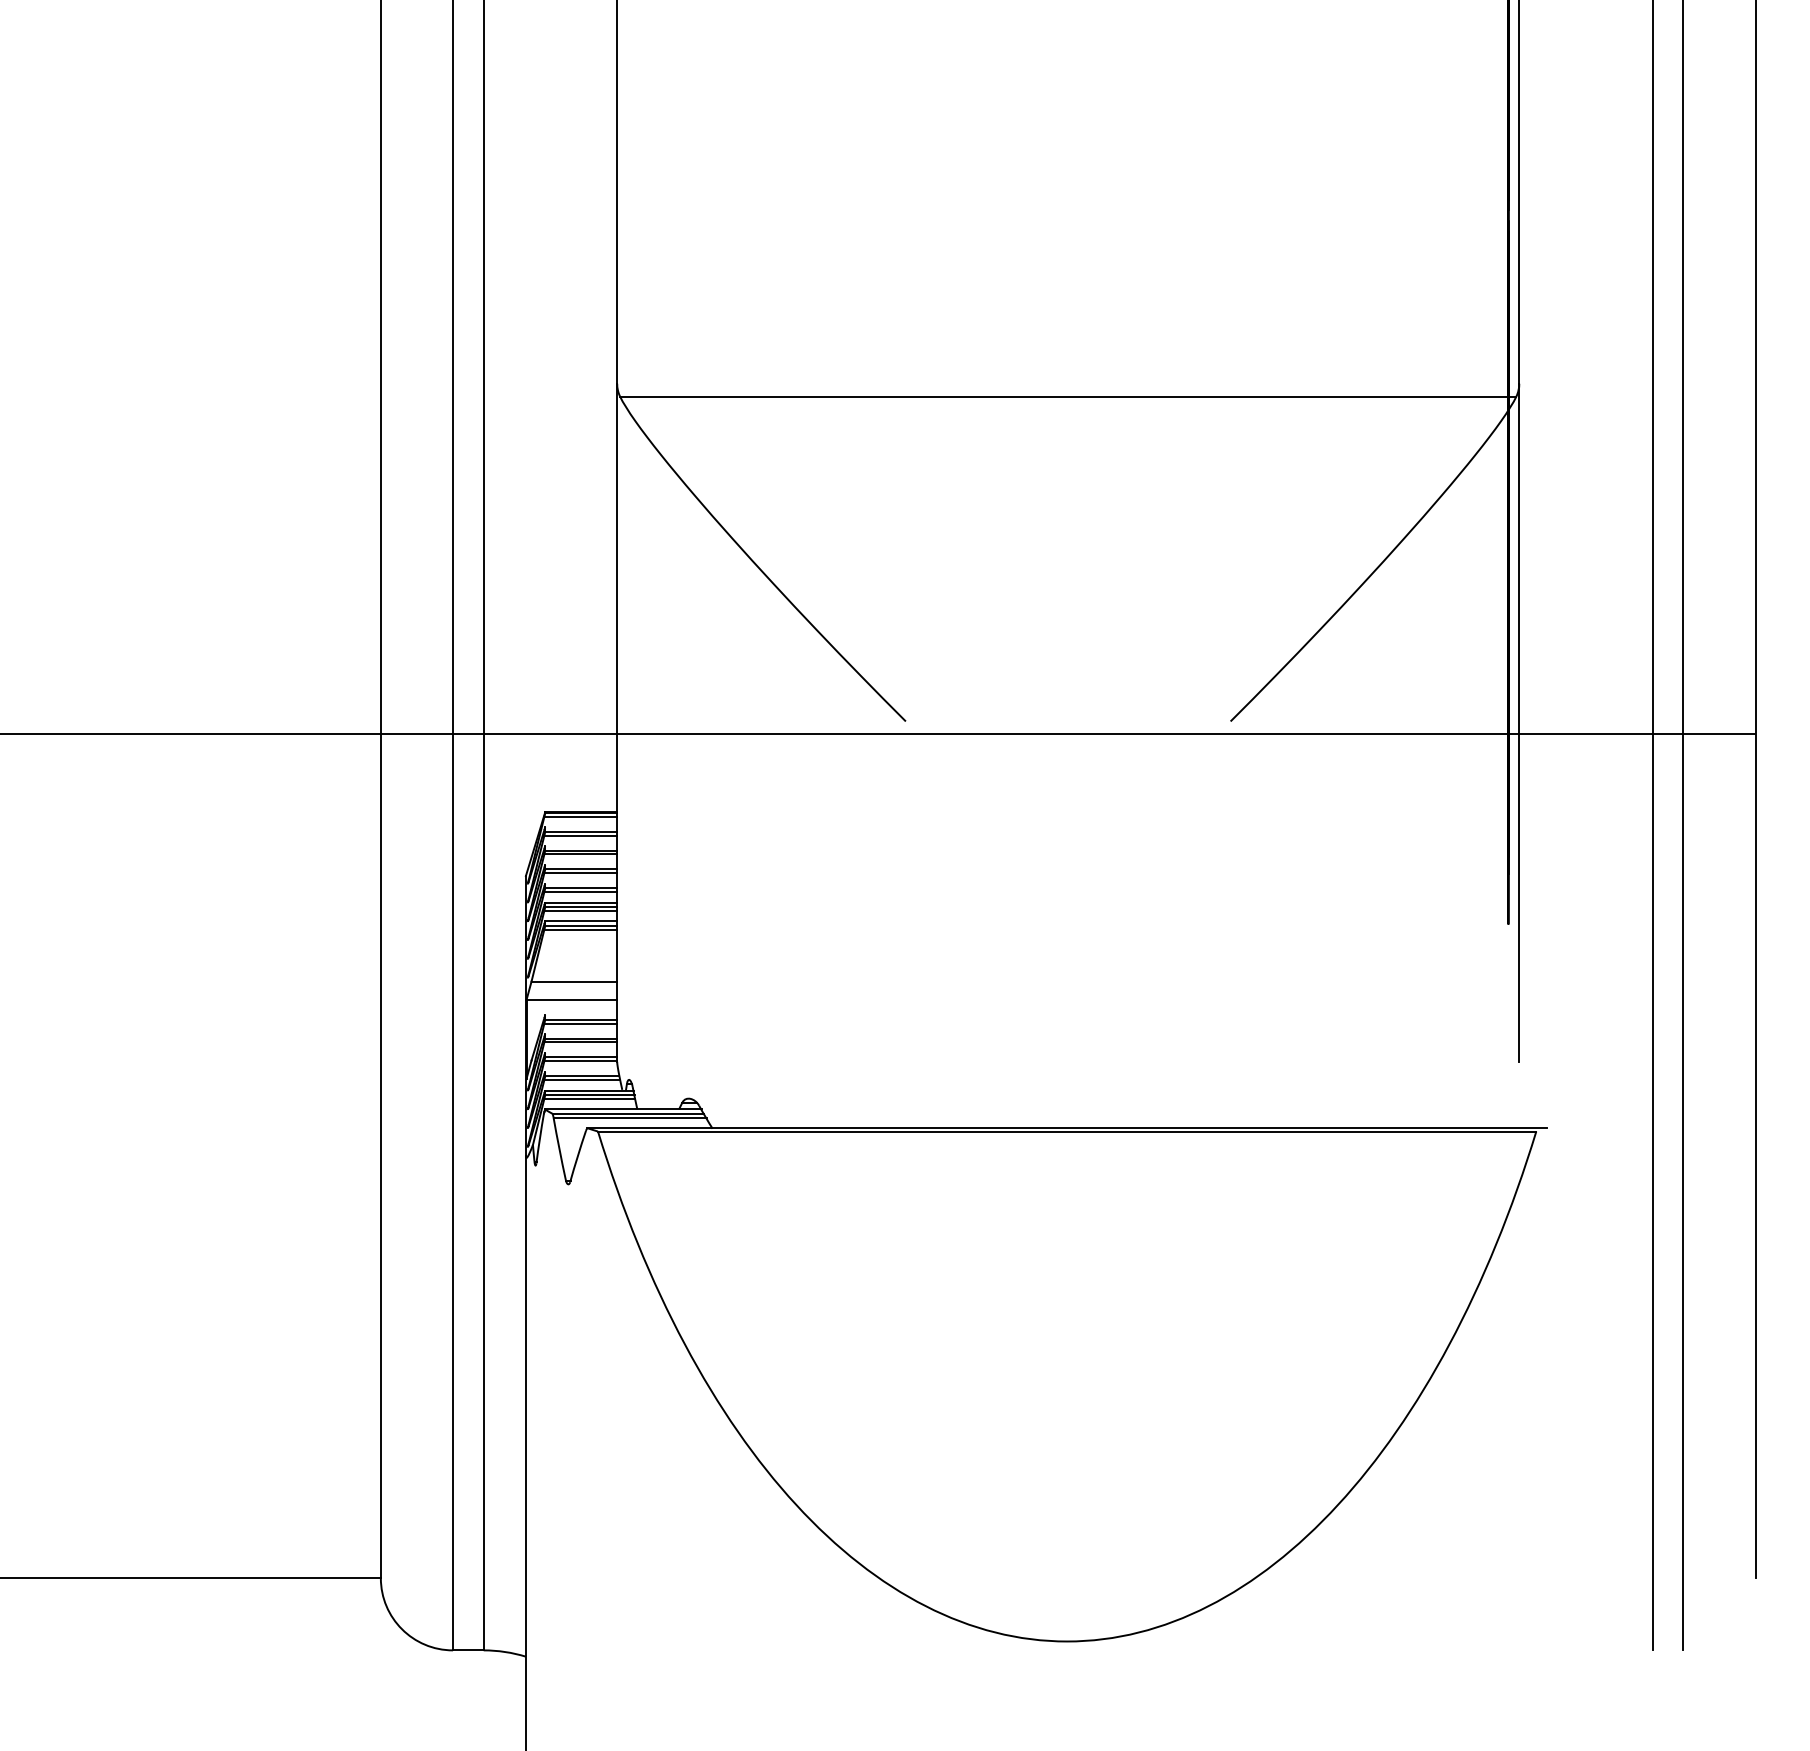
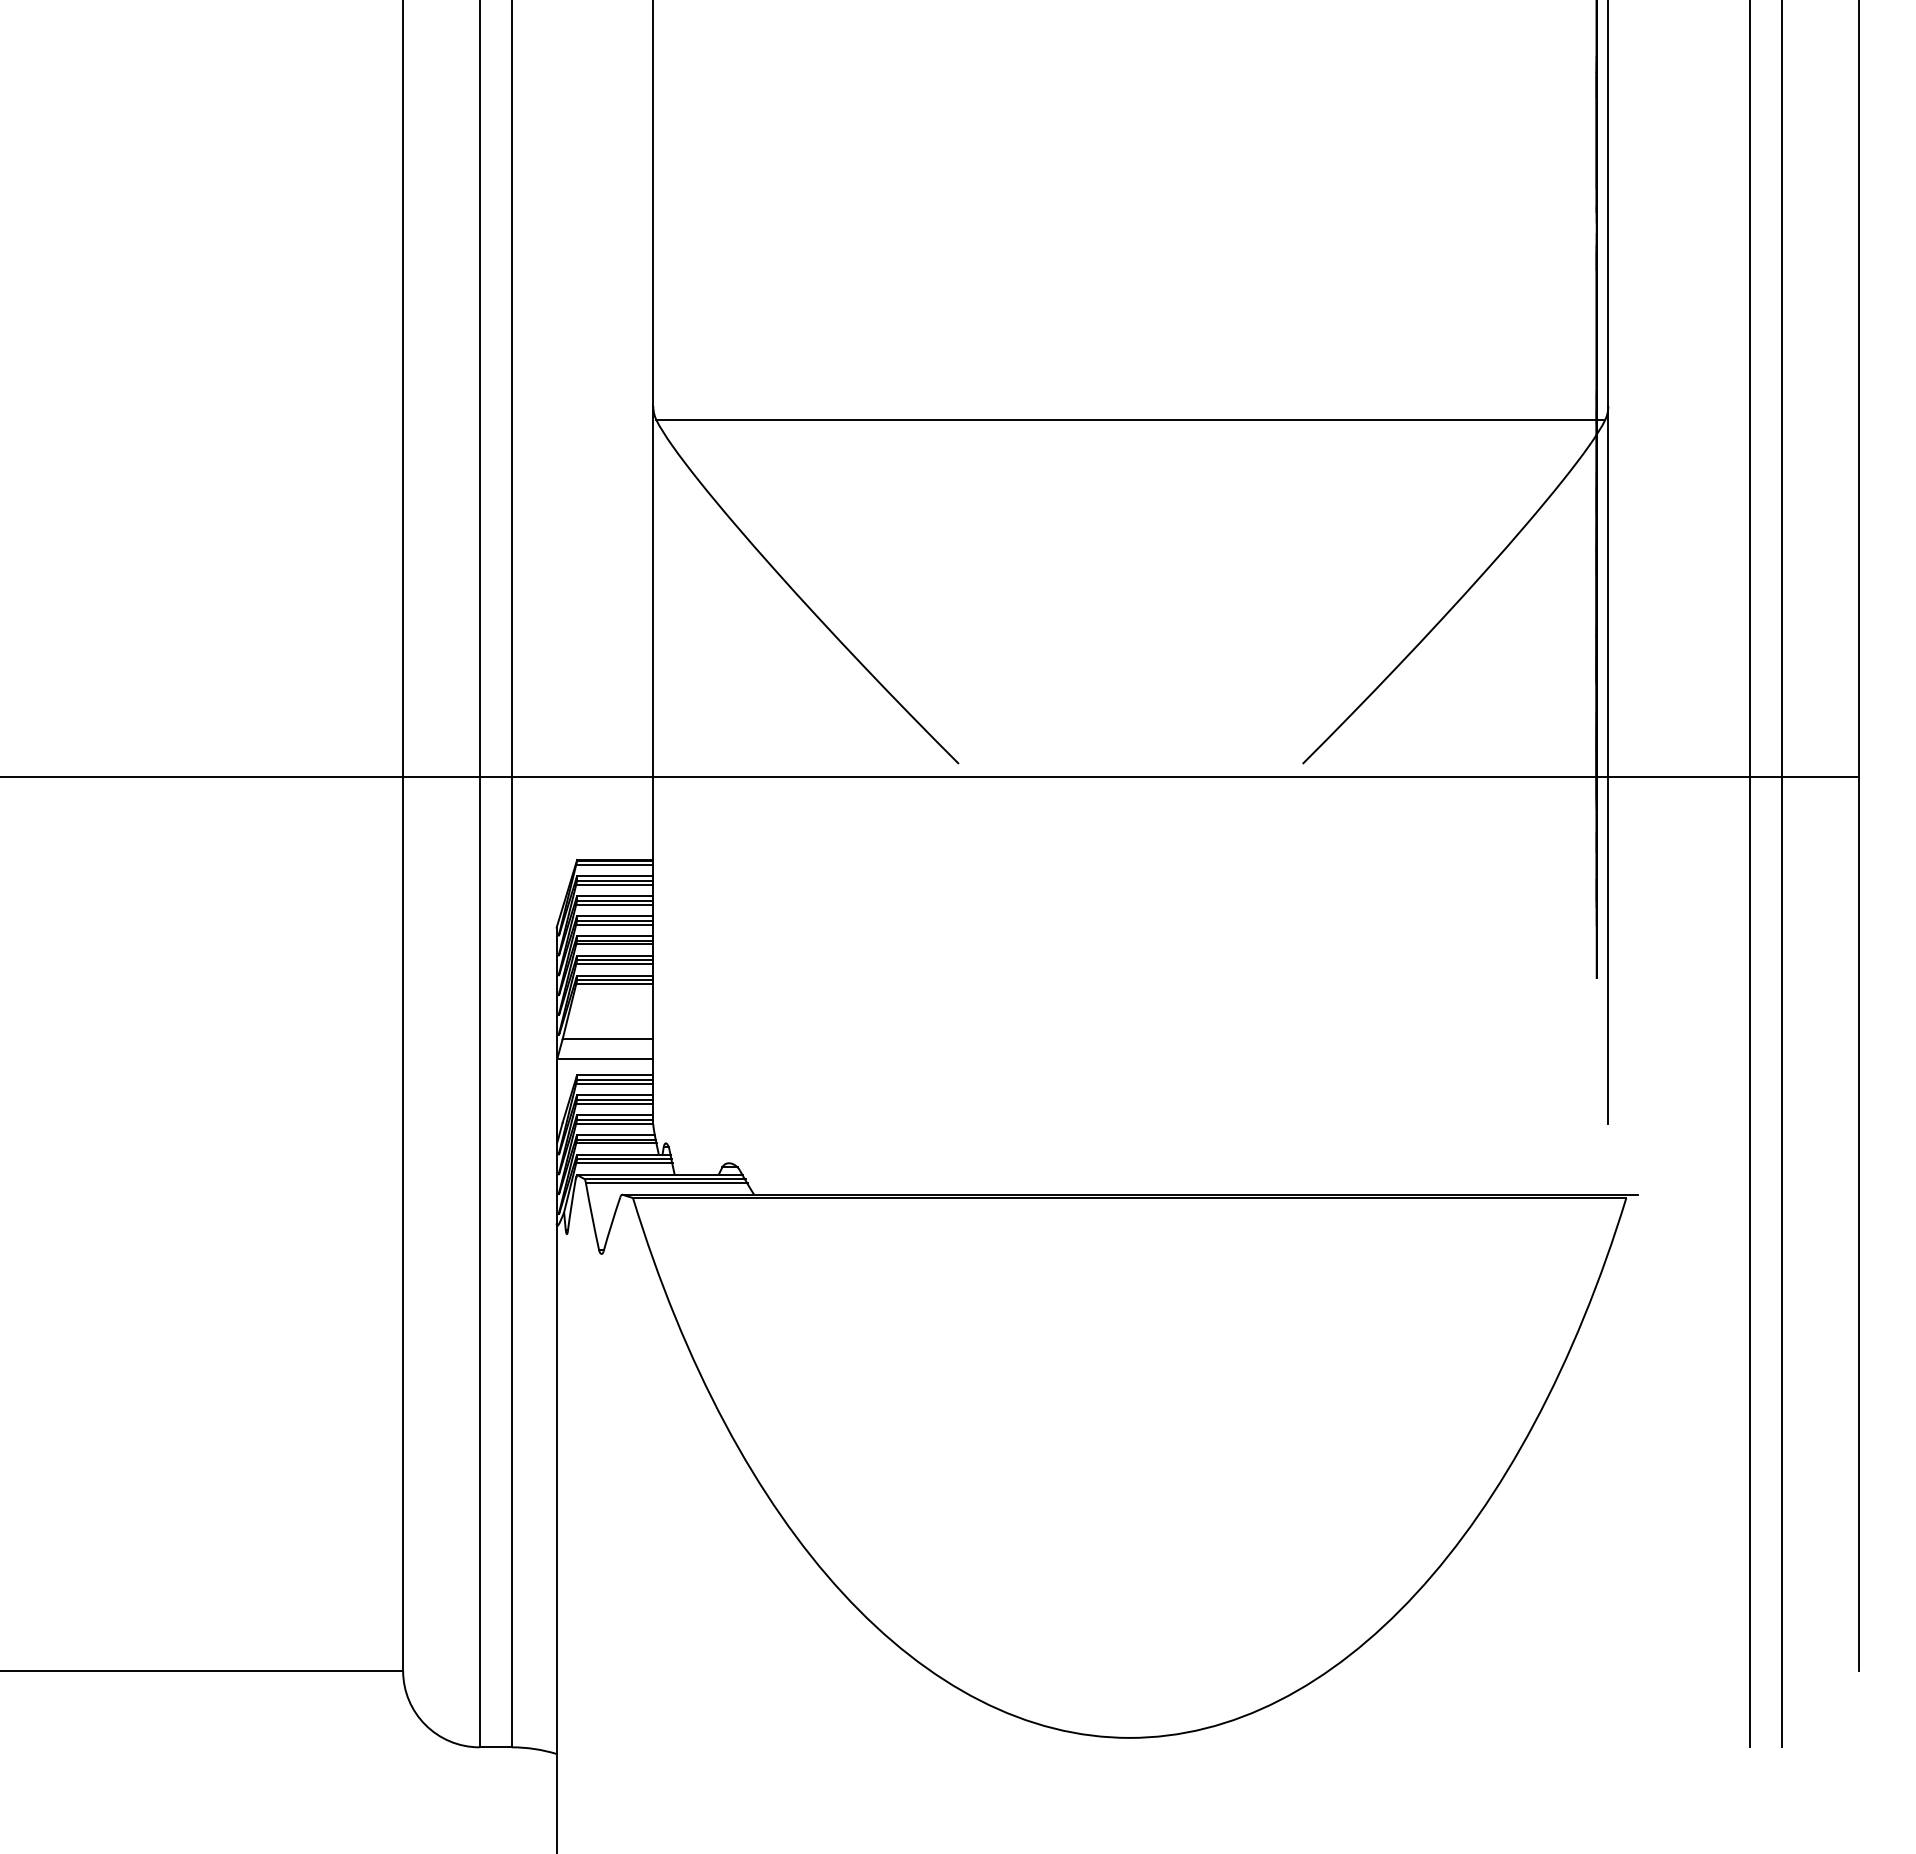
line: (581, 827) -> (615, 876), added
line: (581, 846) -> (615, 896), added
line: (581, 864) -> (615, 915), added
line: (581, 883) -> (615, 935), added
line: (581, 1015) -> (615, 1075), added
line: (581, 1034) -> (615, 1095), added
line: (581, 1052) -> (615, 1114), added
line: (581, 1071) -> (615, 1134), added

